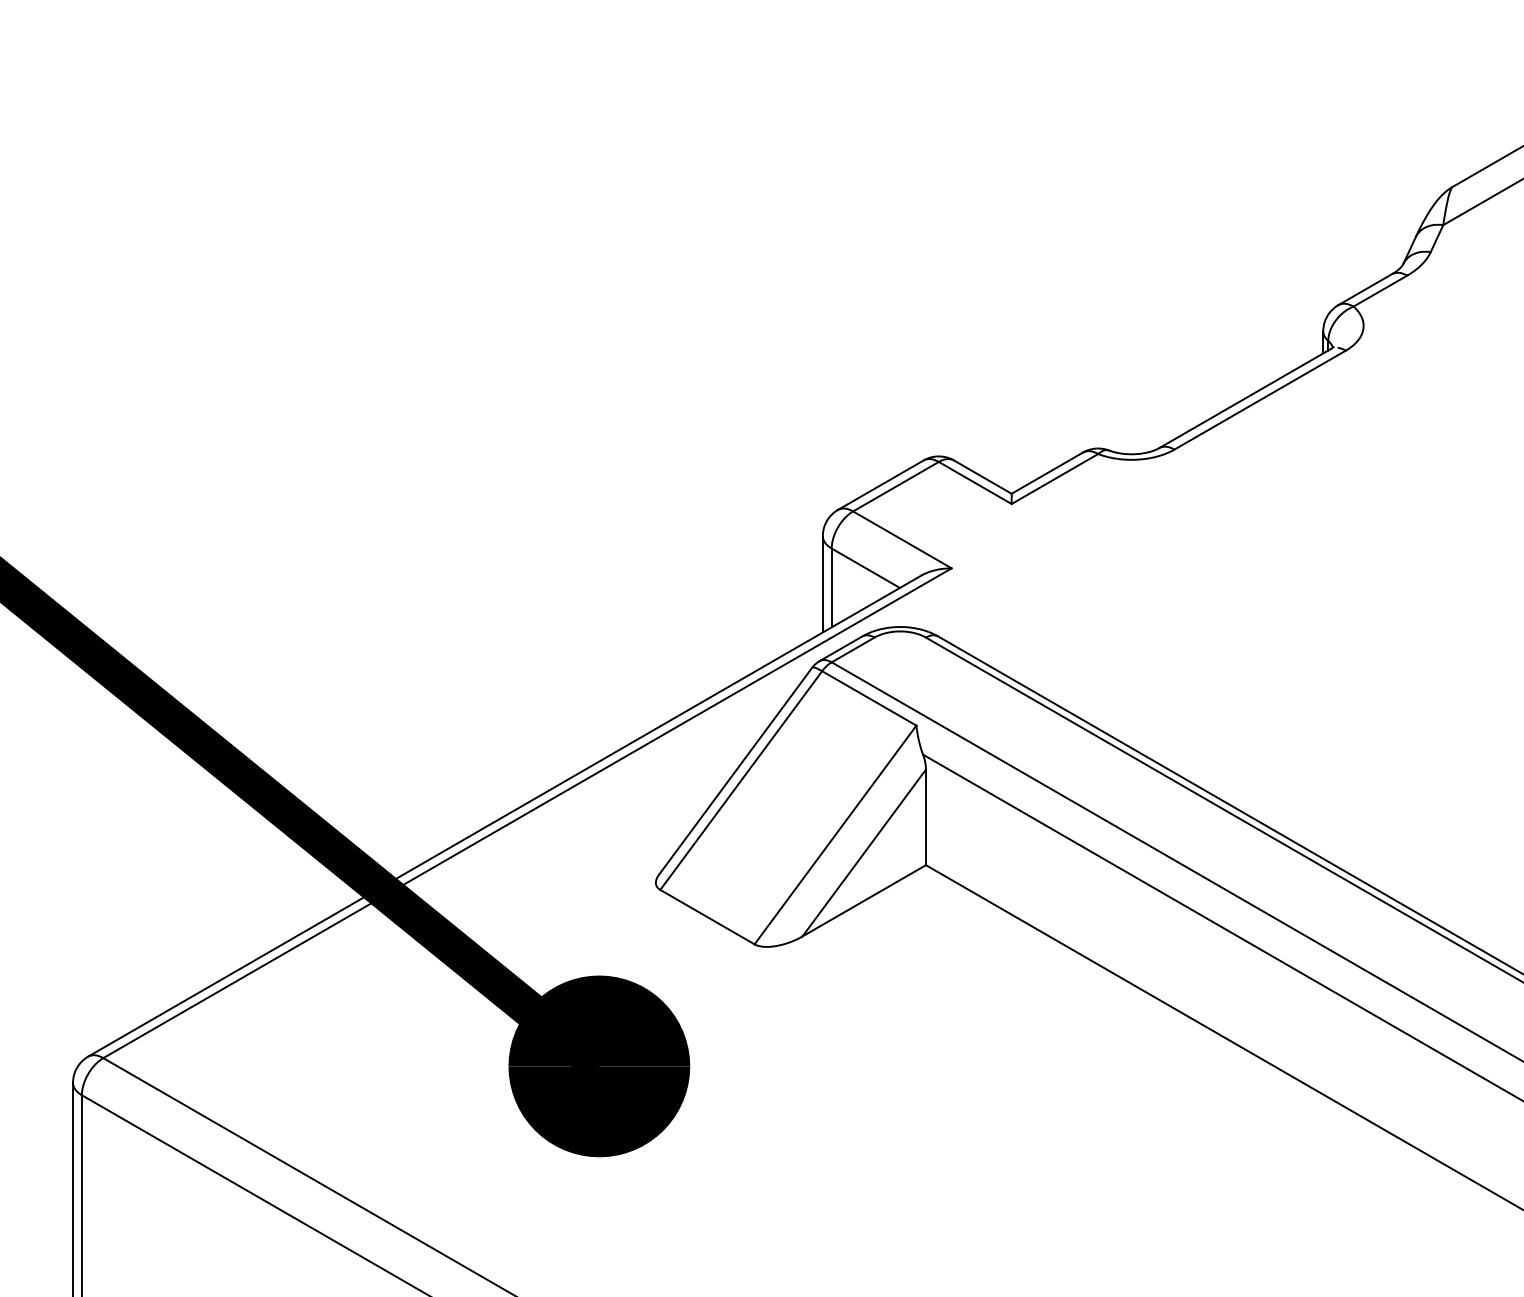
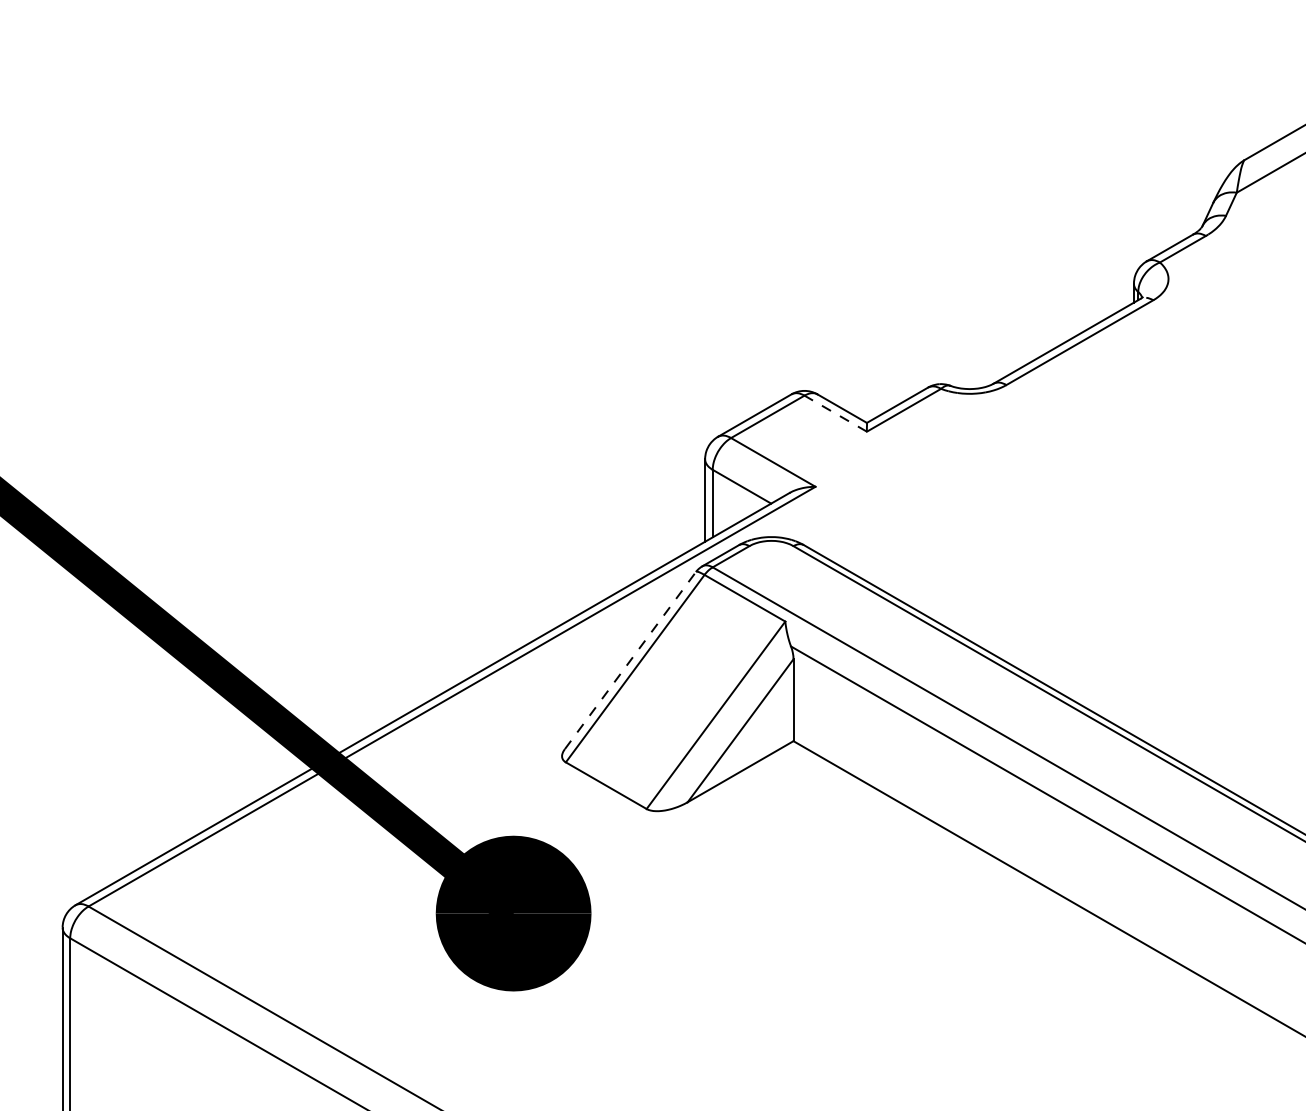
line: (974, 482) -> (835, 413), solid -> dashed
line: (735, 771) -> (630, 660), solid -> dashed

